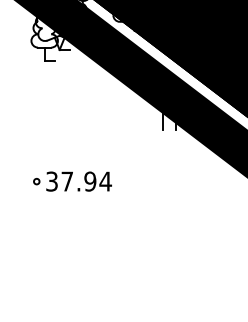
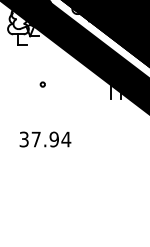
part: (36, 181) -> (42, 84), moved

